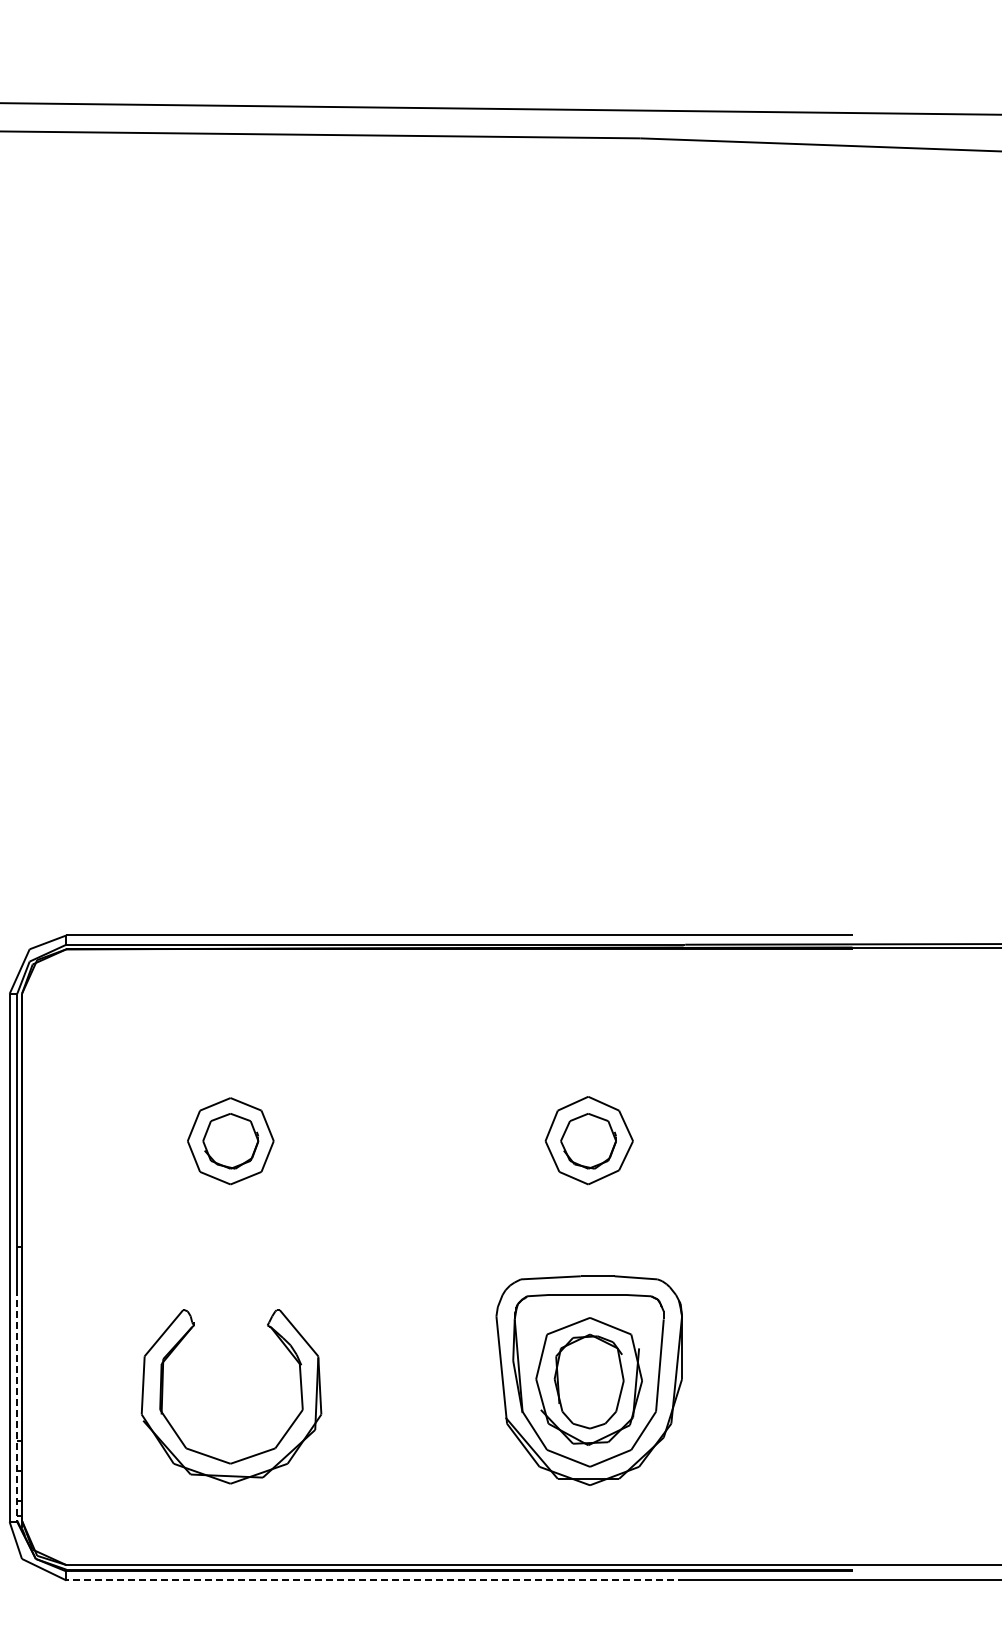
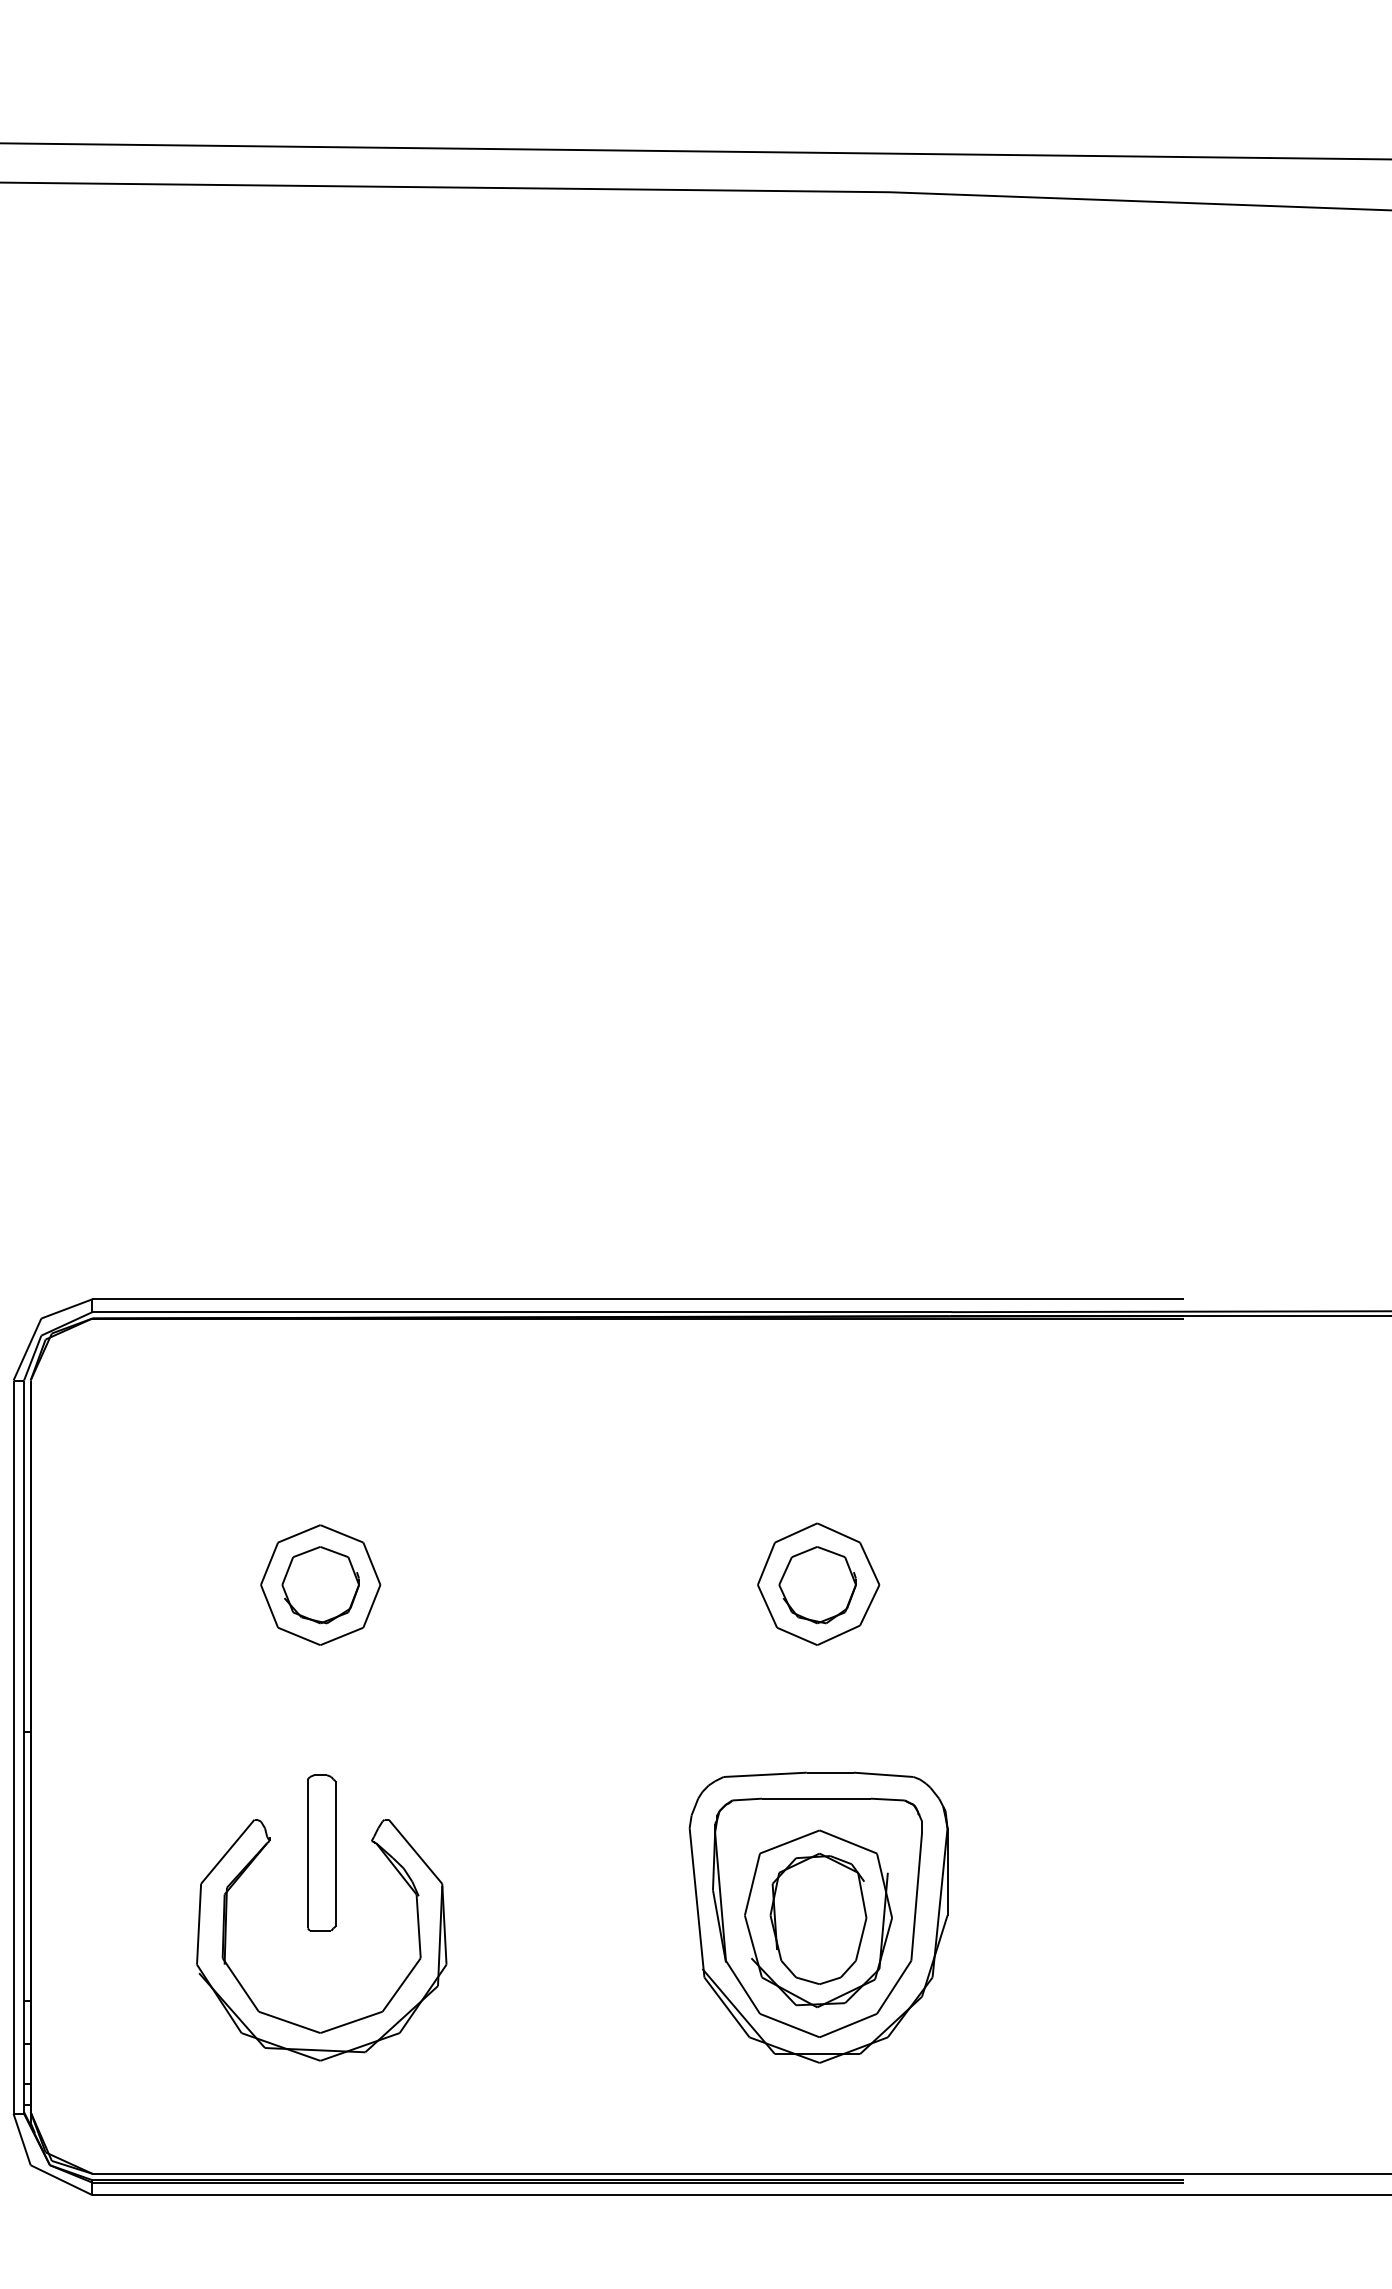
part: (231, 1333) -> (321, 1852), added
line: (17, 1405) -> (24, 1952), dashed -> solid
line: (375, 1580) -> (521, 2195), dashed -> solid

